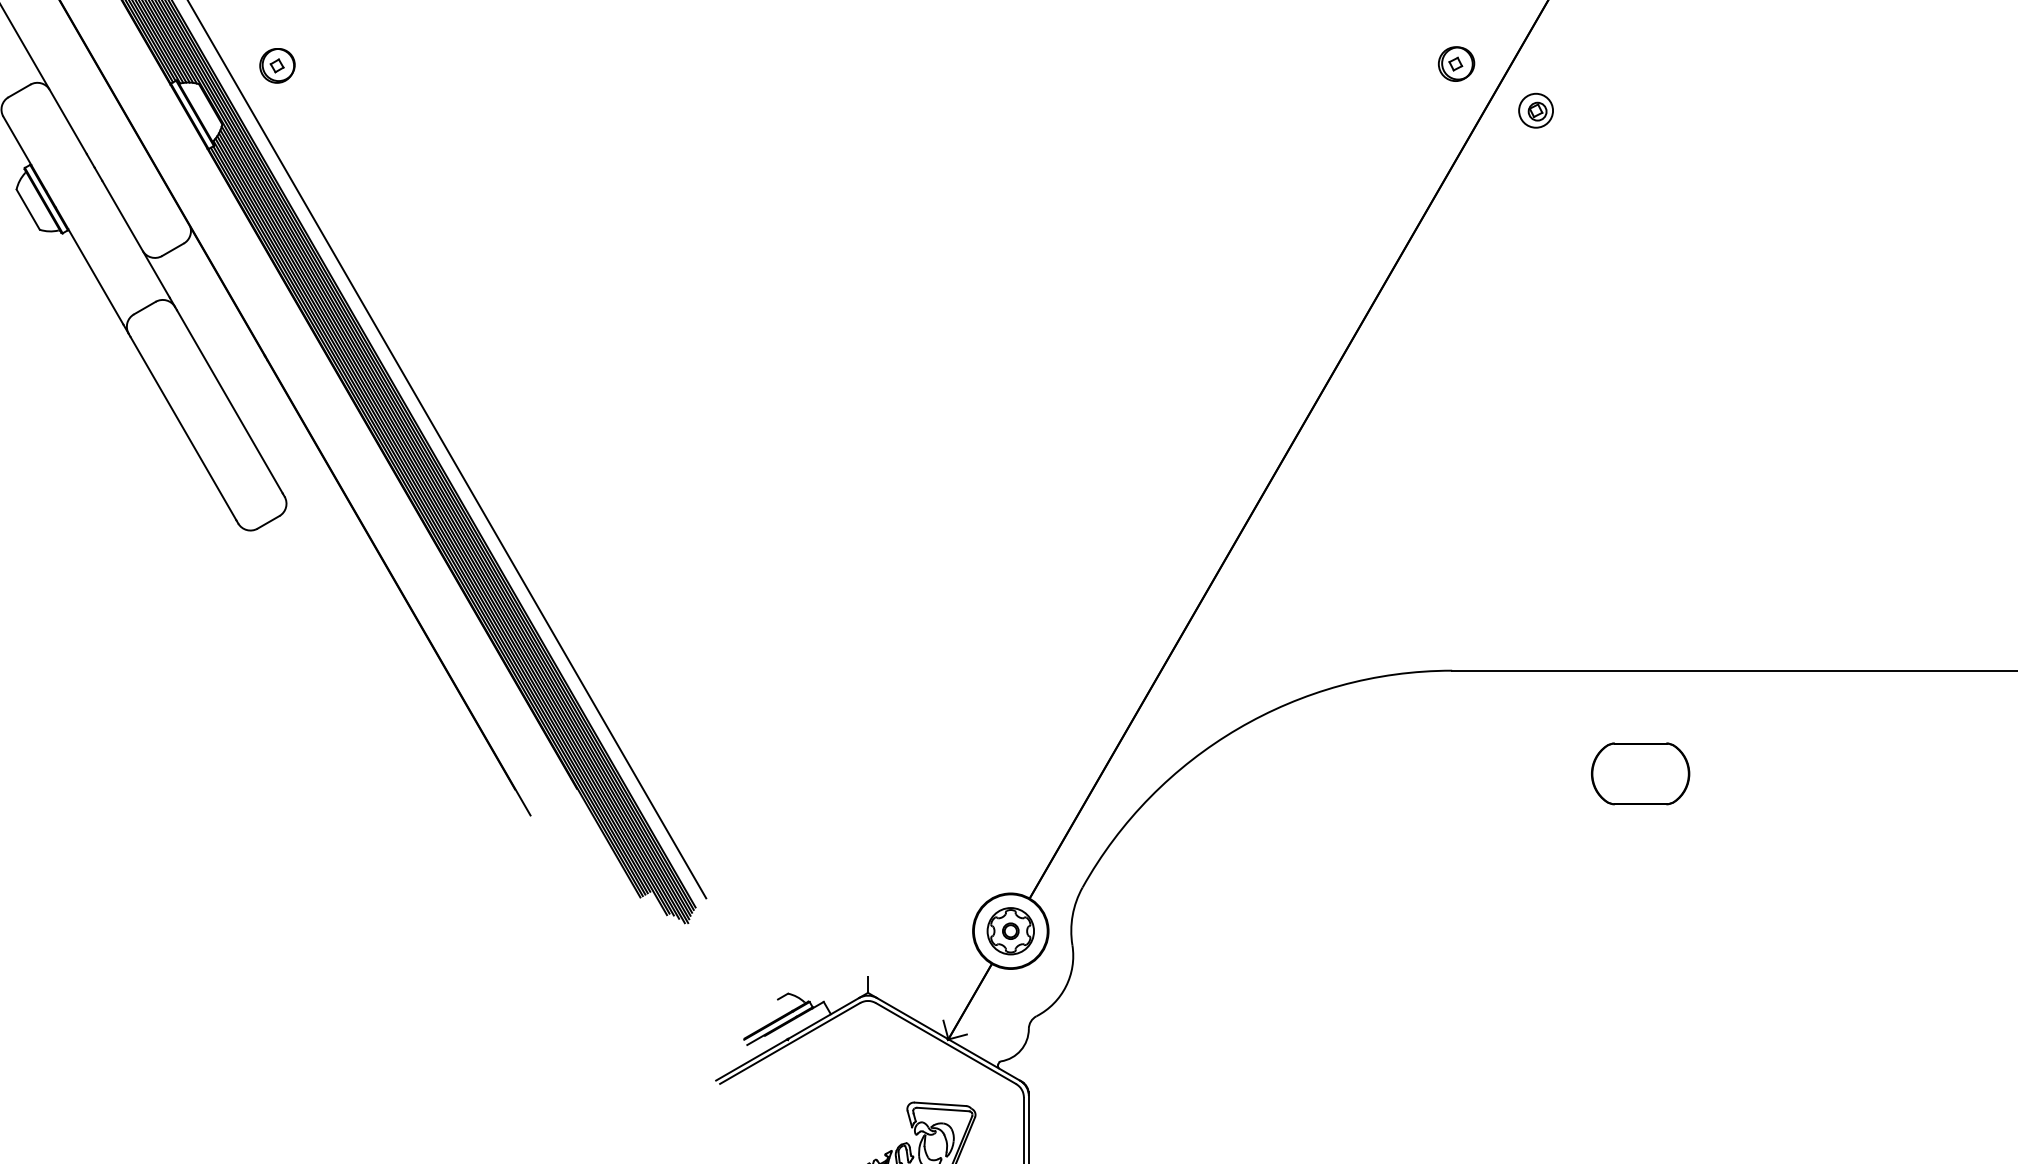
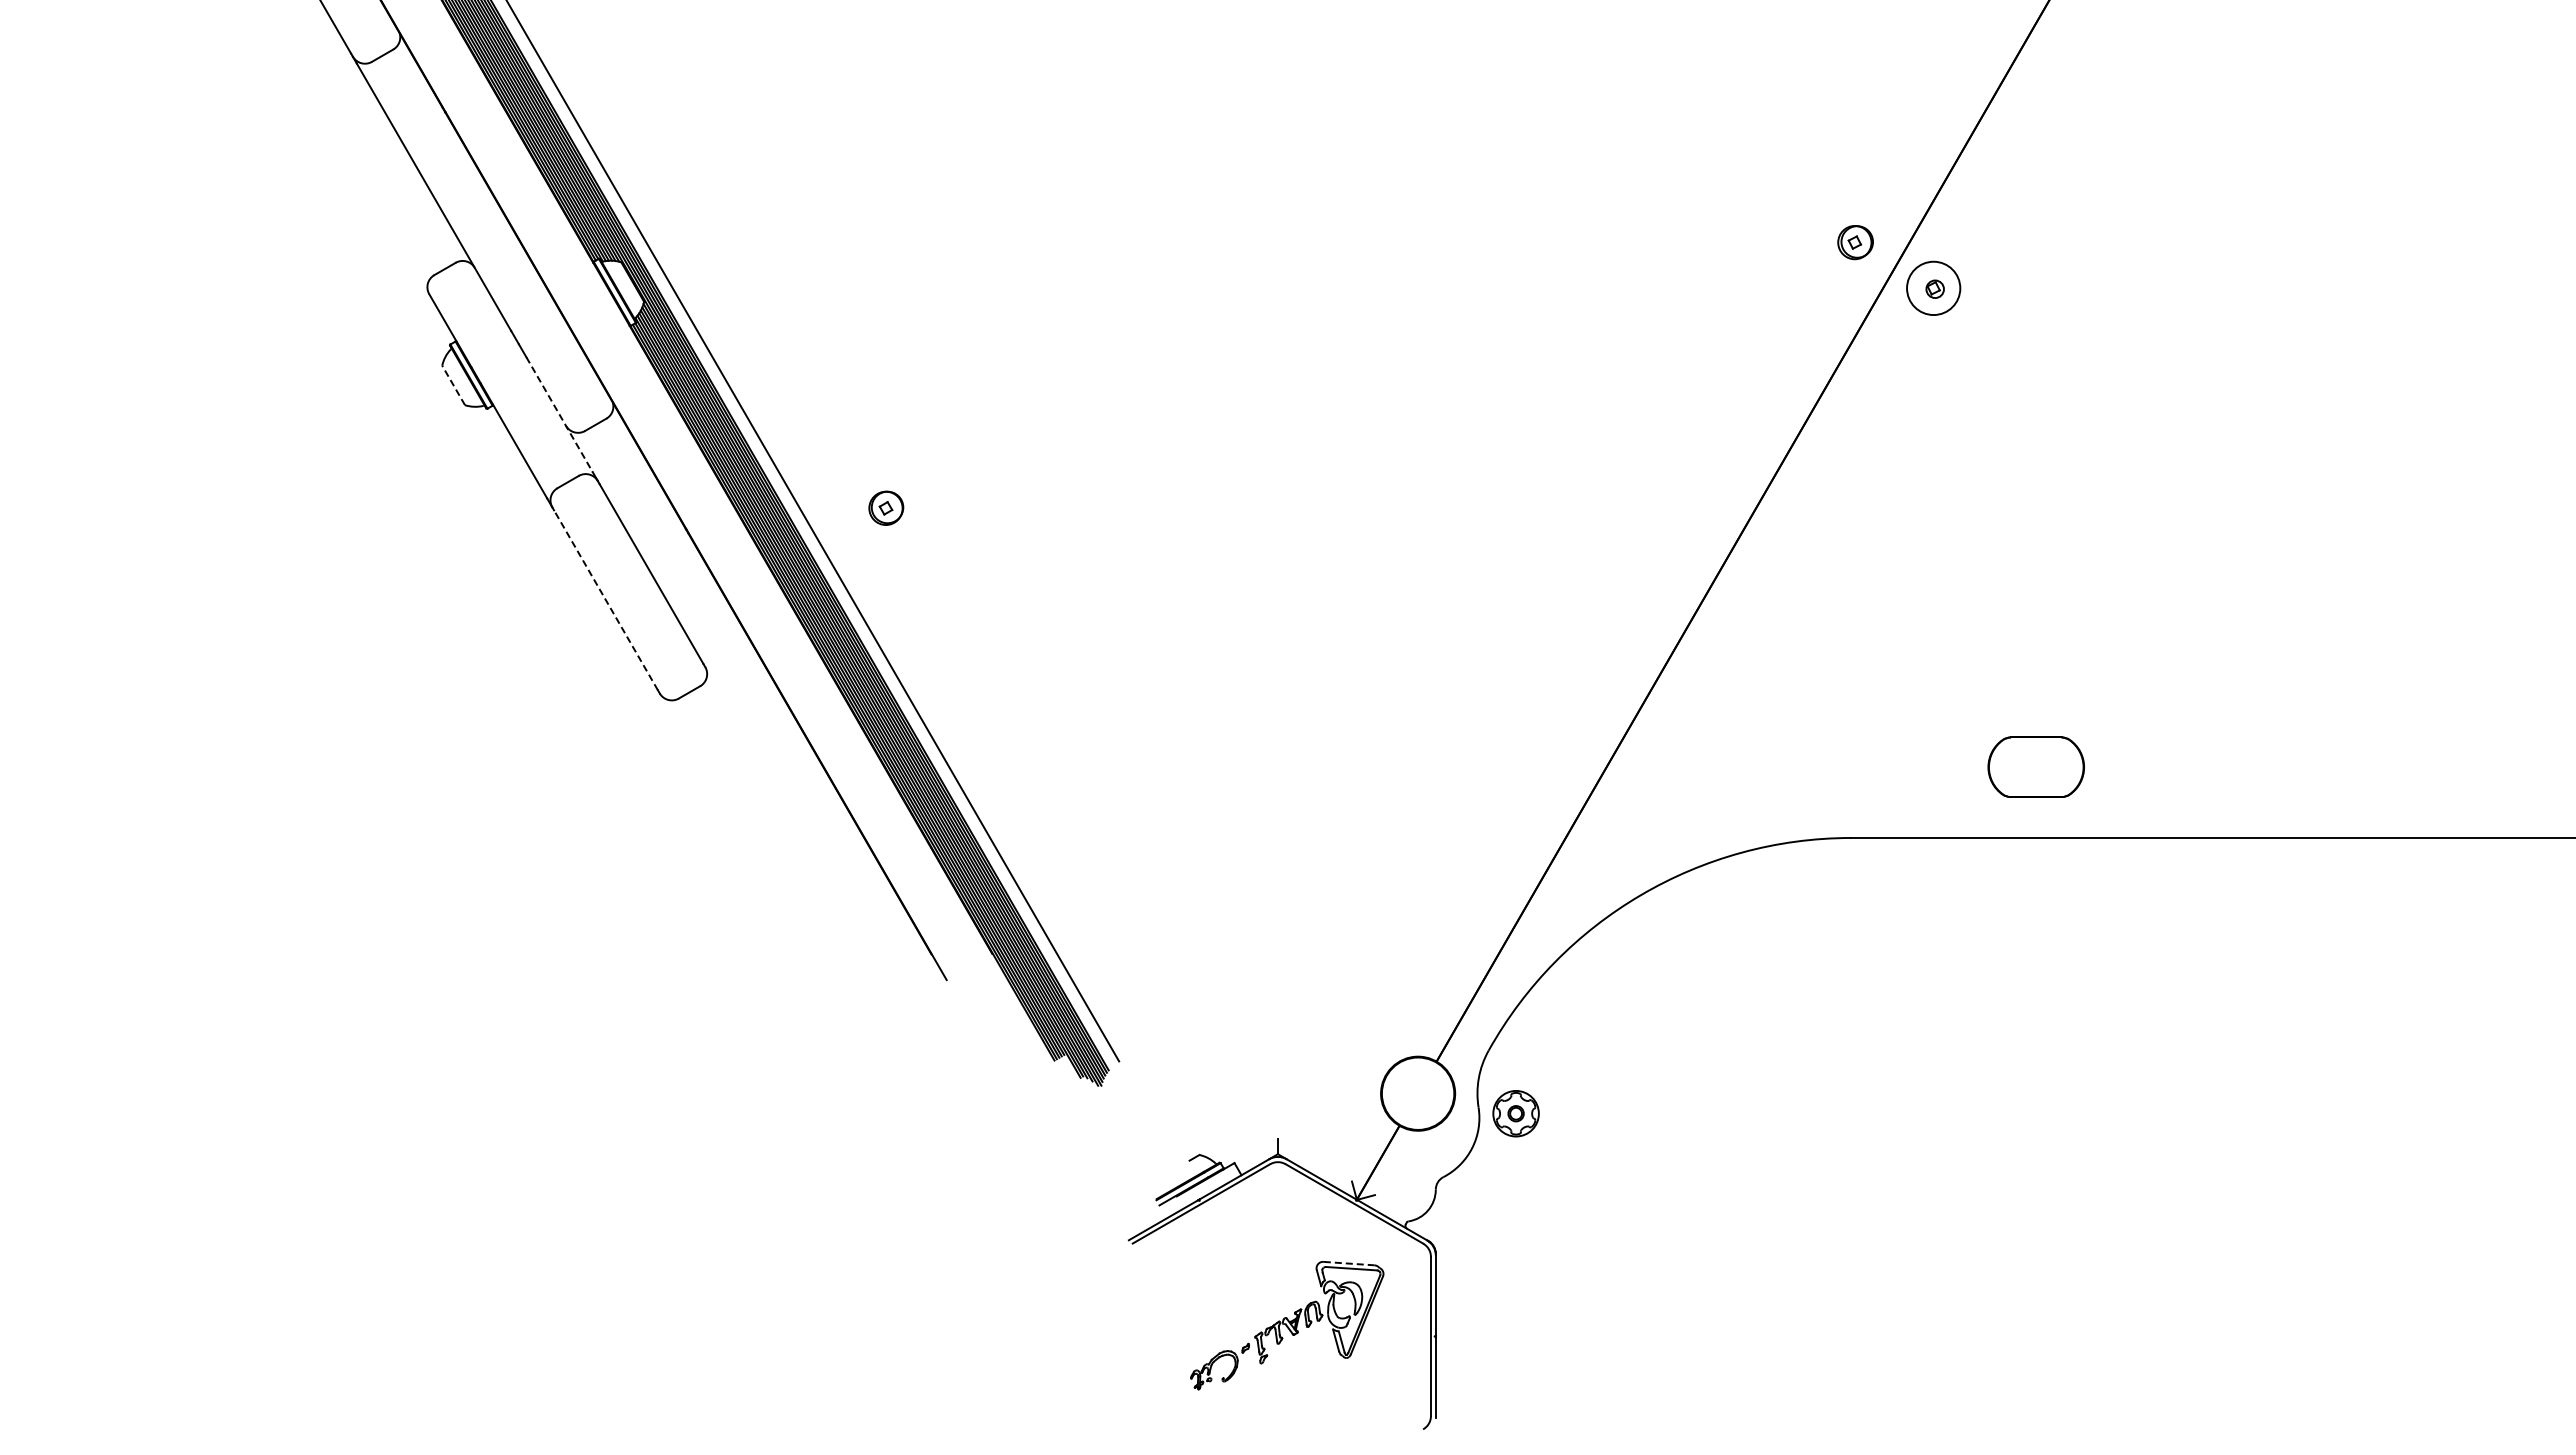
part: (277, 65) -> (886, 507), moved
circle: (1535, 110) -> (1933, 288), size x1.6
line: (28, 209) -> (453, 385), solid -> dashed
line: (136, 240) -> (559, 415), solid -> dashed
line: (183, 428) -> (606, 600), solid -> dashed
part: (1639, 773) -> (2035, 766), moved
part: (1010, 931) -> (1515, 1113), moved
line: (940, 1104) -> (1349, 1263), solid -> dashed

